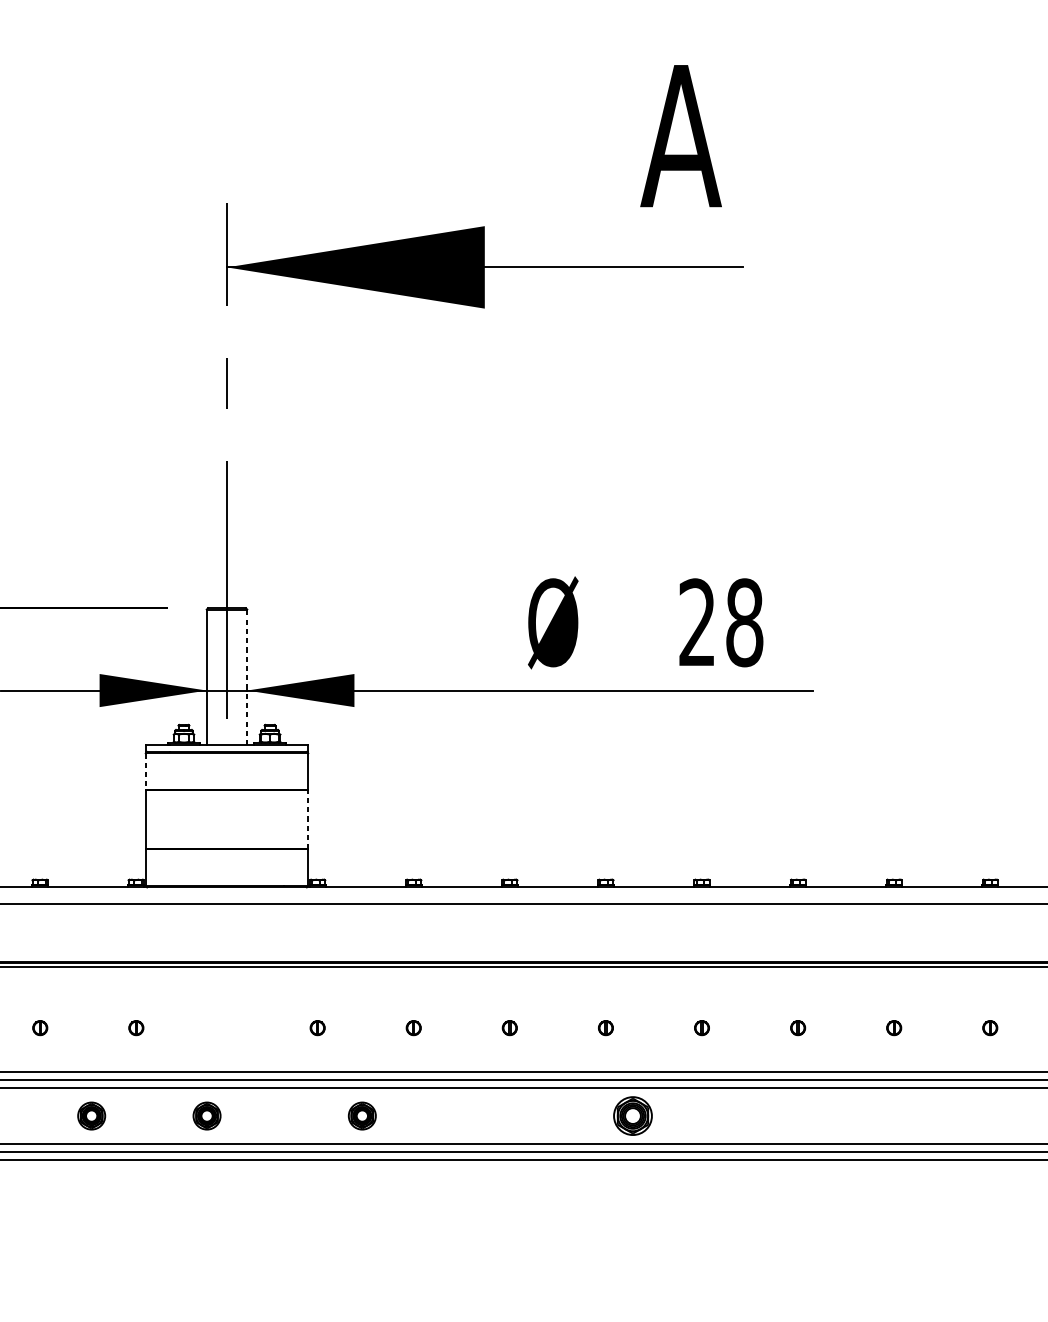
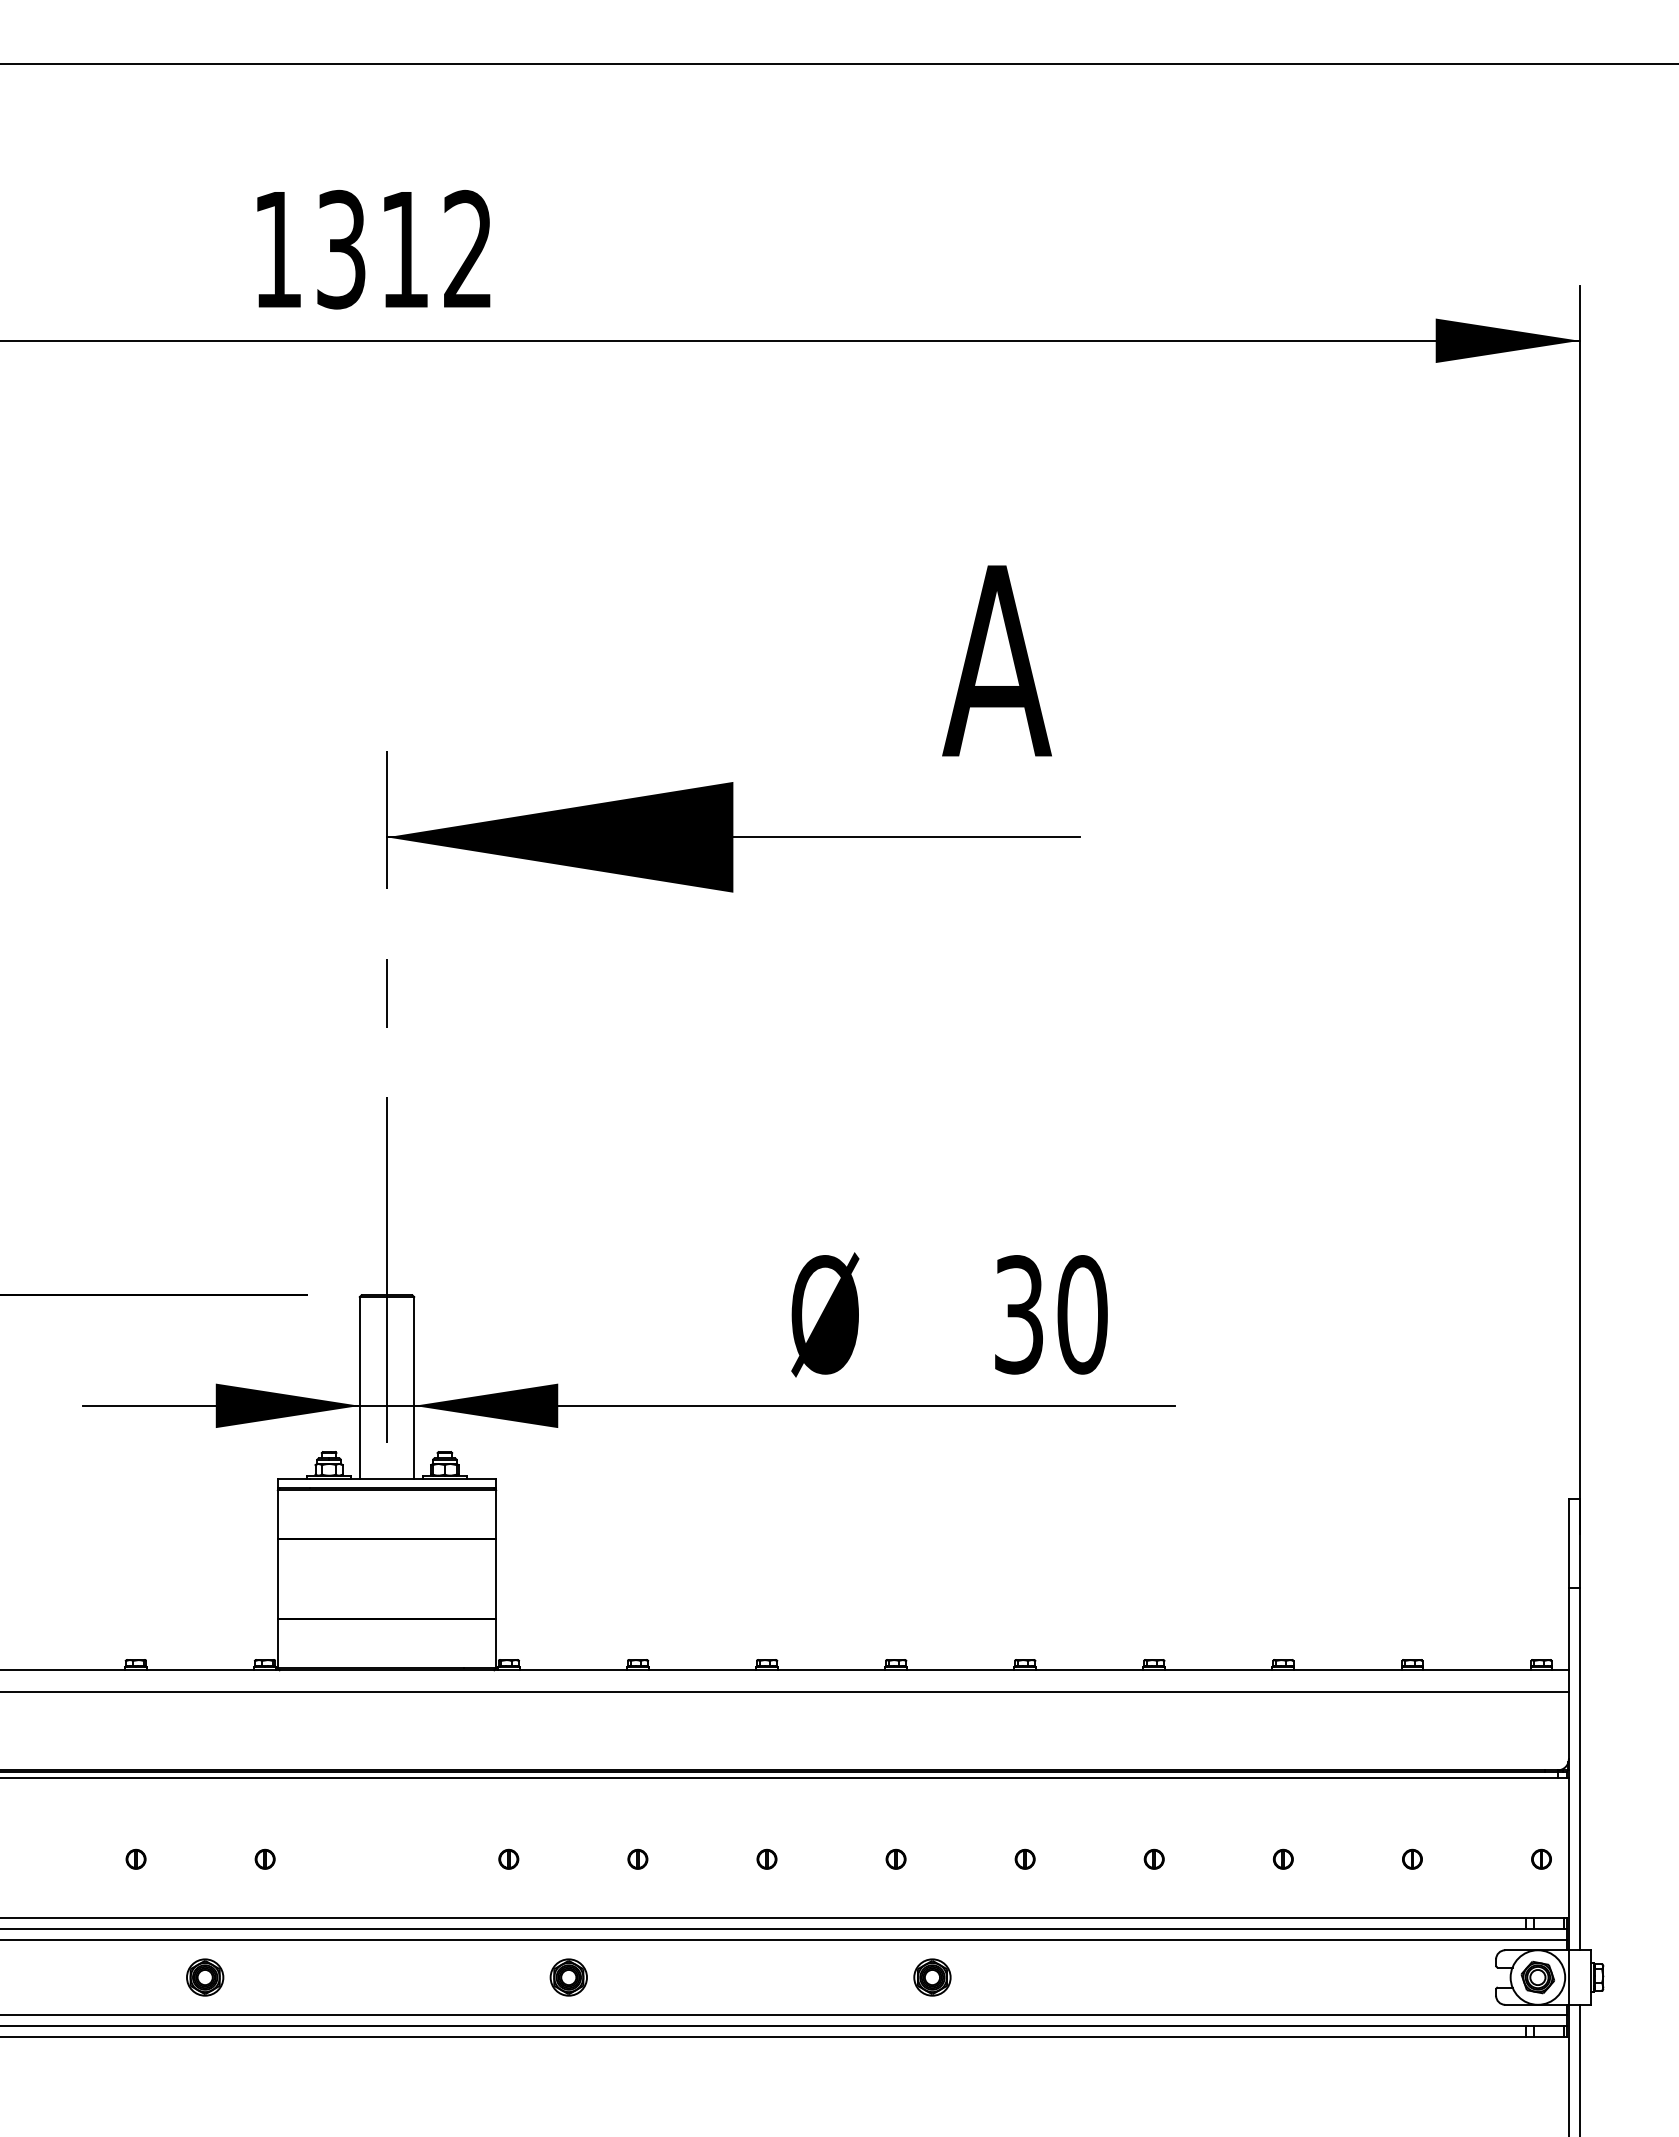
text: (721, 622) -> (1051, 1314), 28 -> 30
line: (247, 676) -> (414, 1387), dashed -> solid
line: (145, 771) -> (277, 1514), dashed -> solid
line: (308, 819) -> (496, 1578), dashed -> solid
part: (207, 1116) -> (360, 1977), removed
part: (633, 1116) -> (932, 1977), size x0.71

